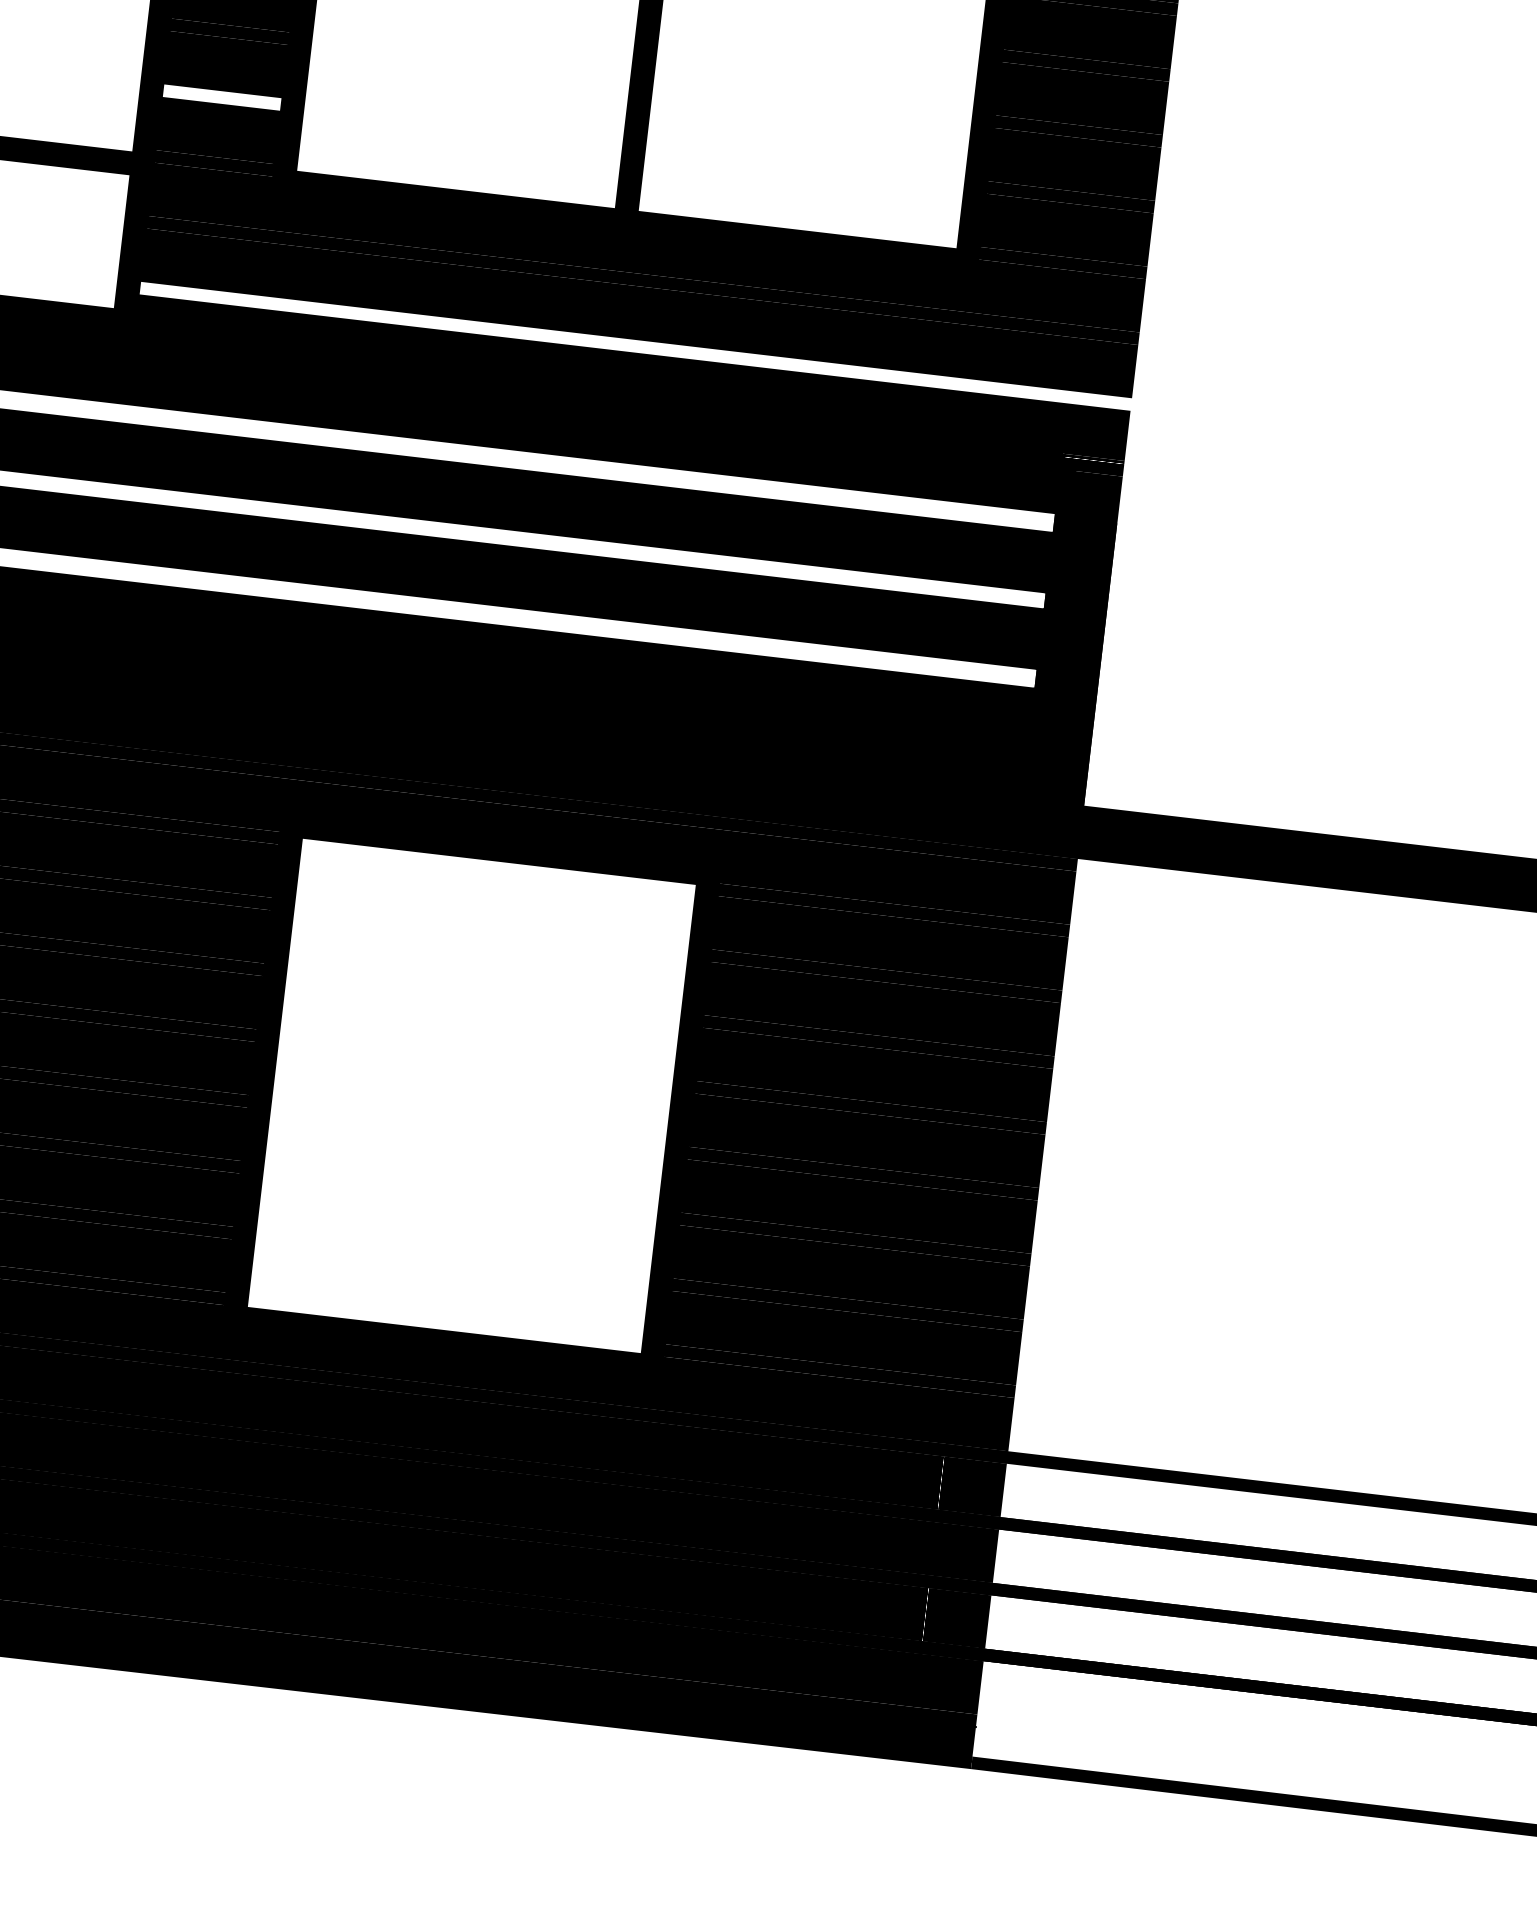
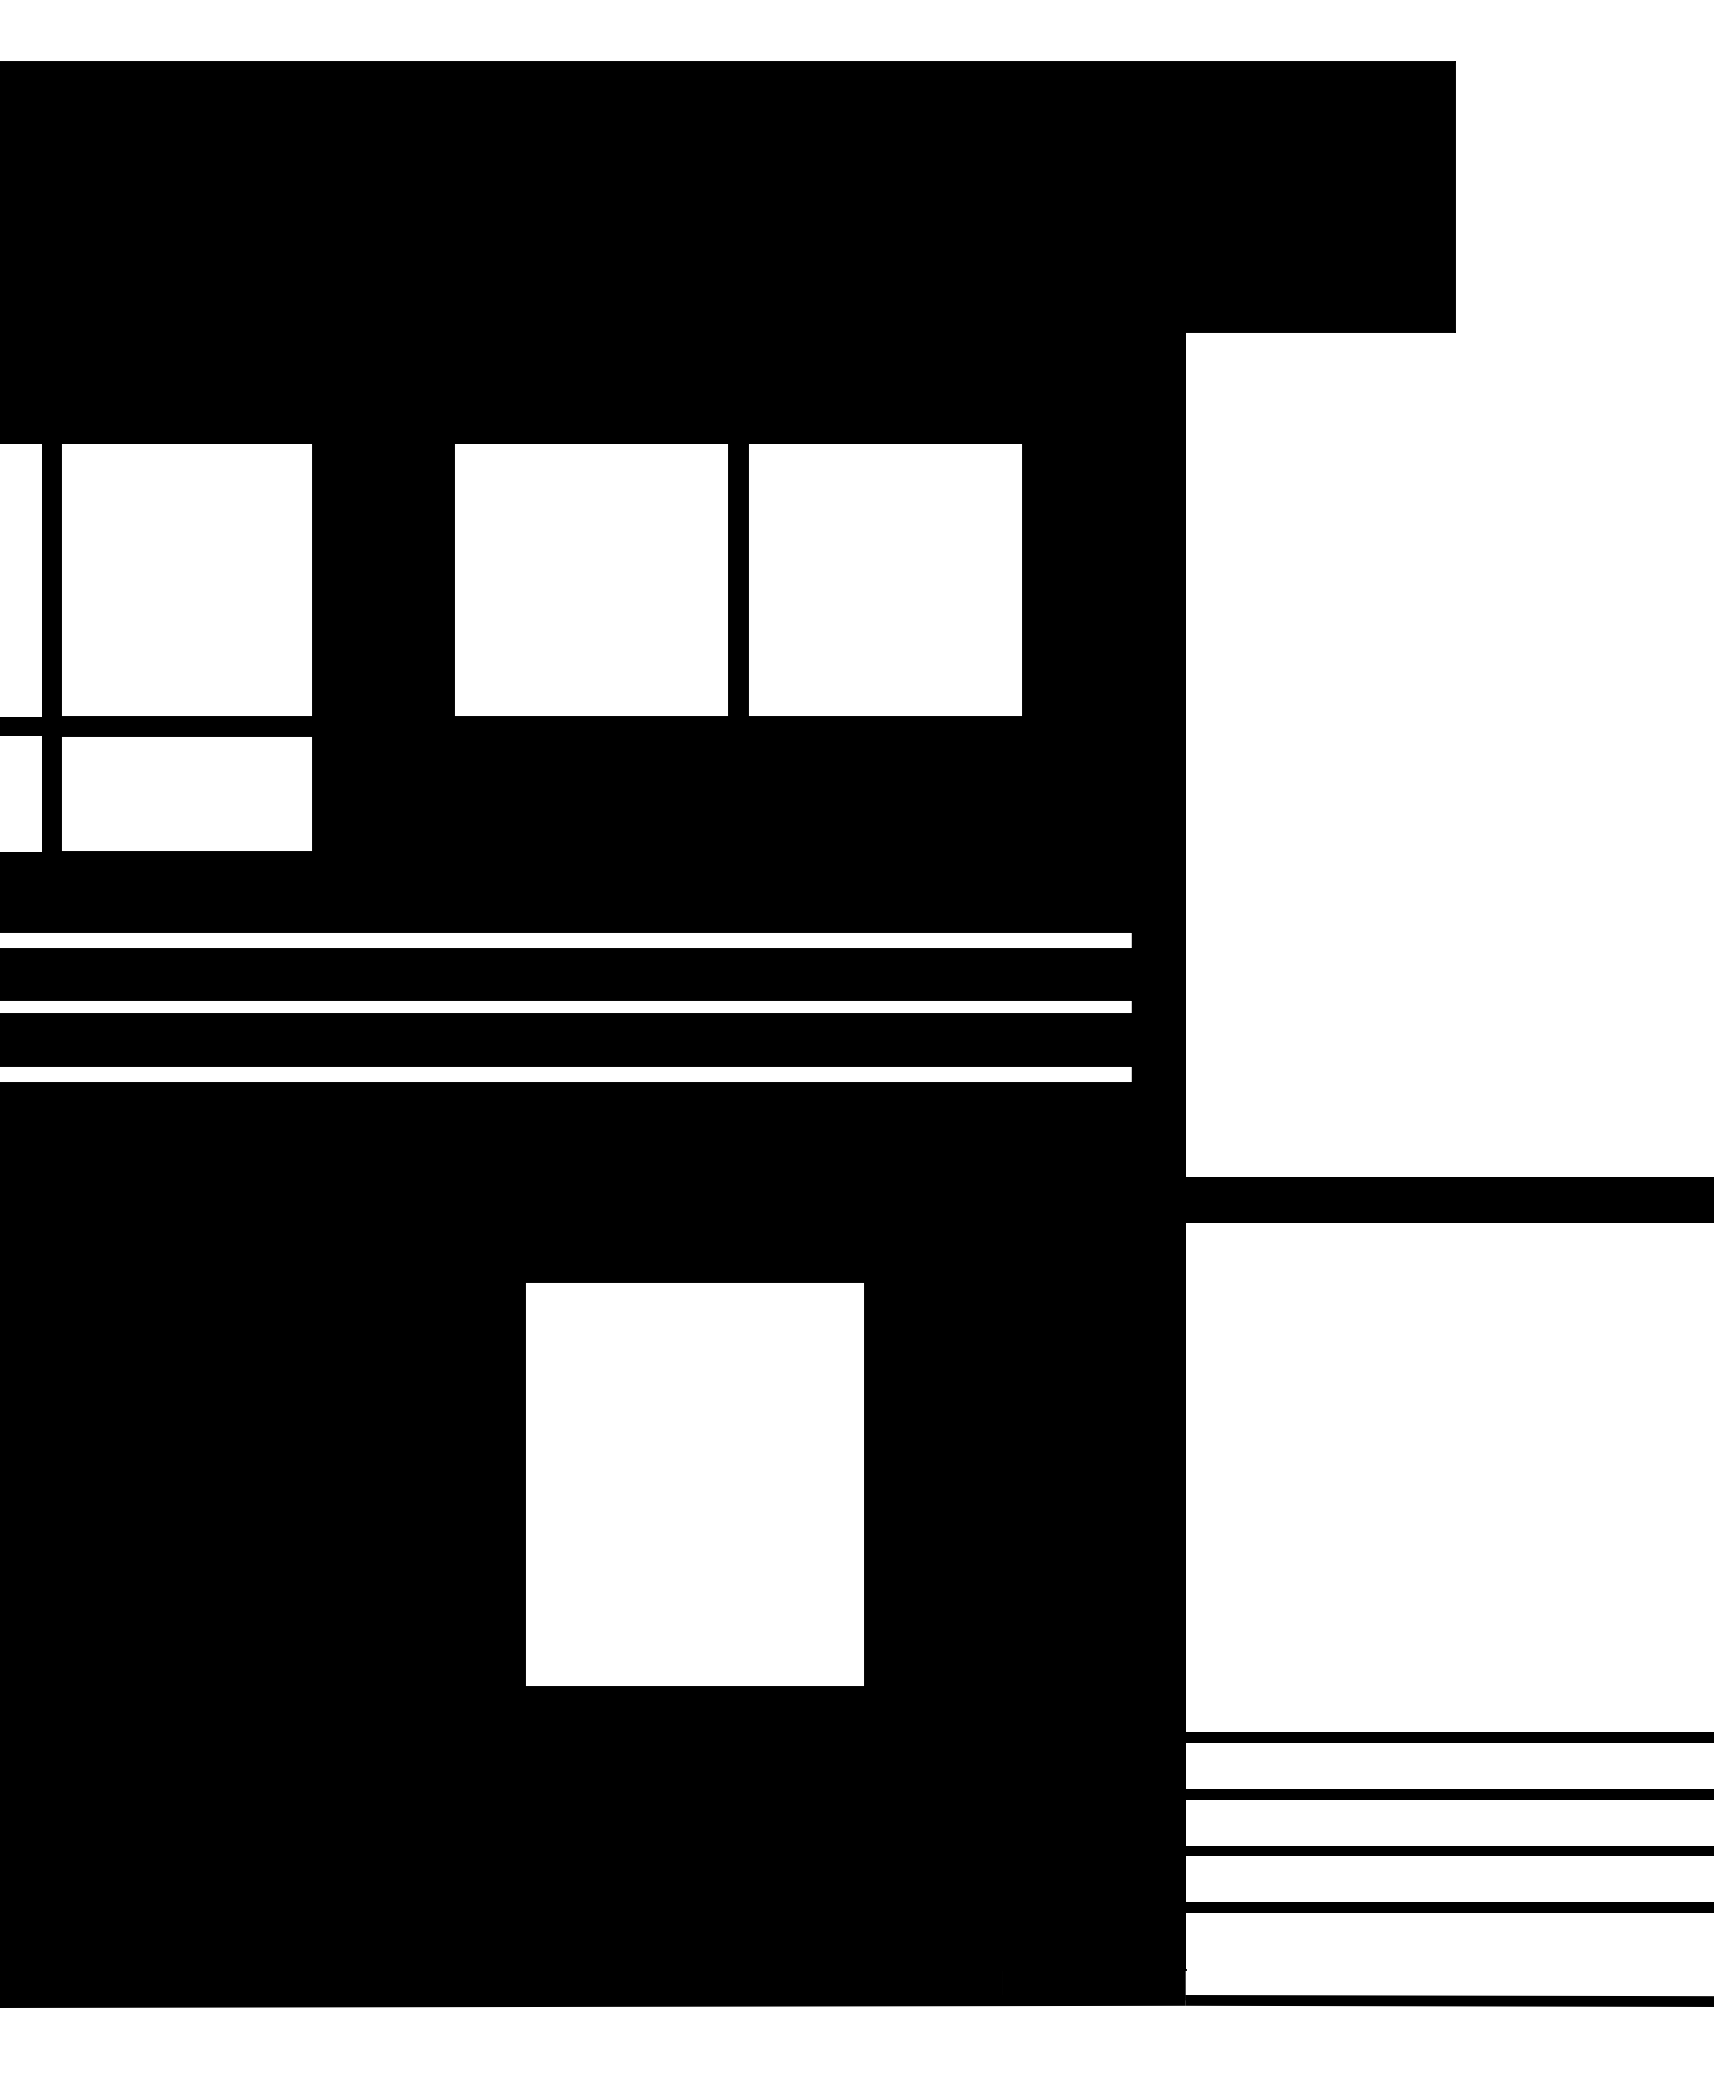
fill: (222, 97) -> (383, 661), added
fill: (634, 345) -> (758, 831), added

